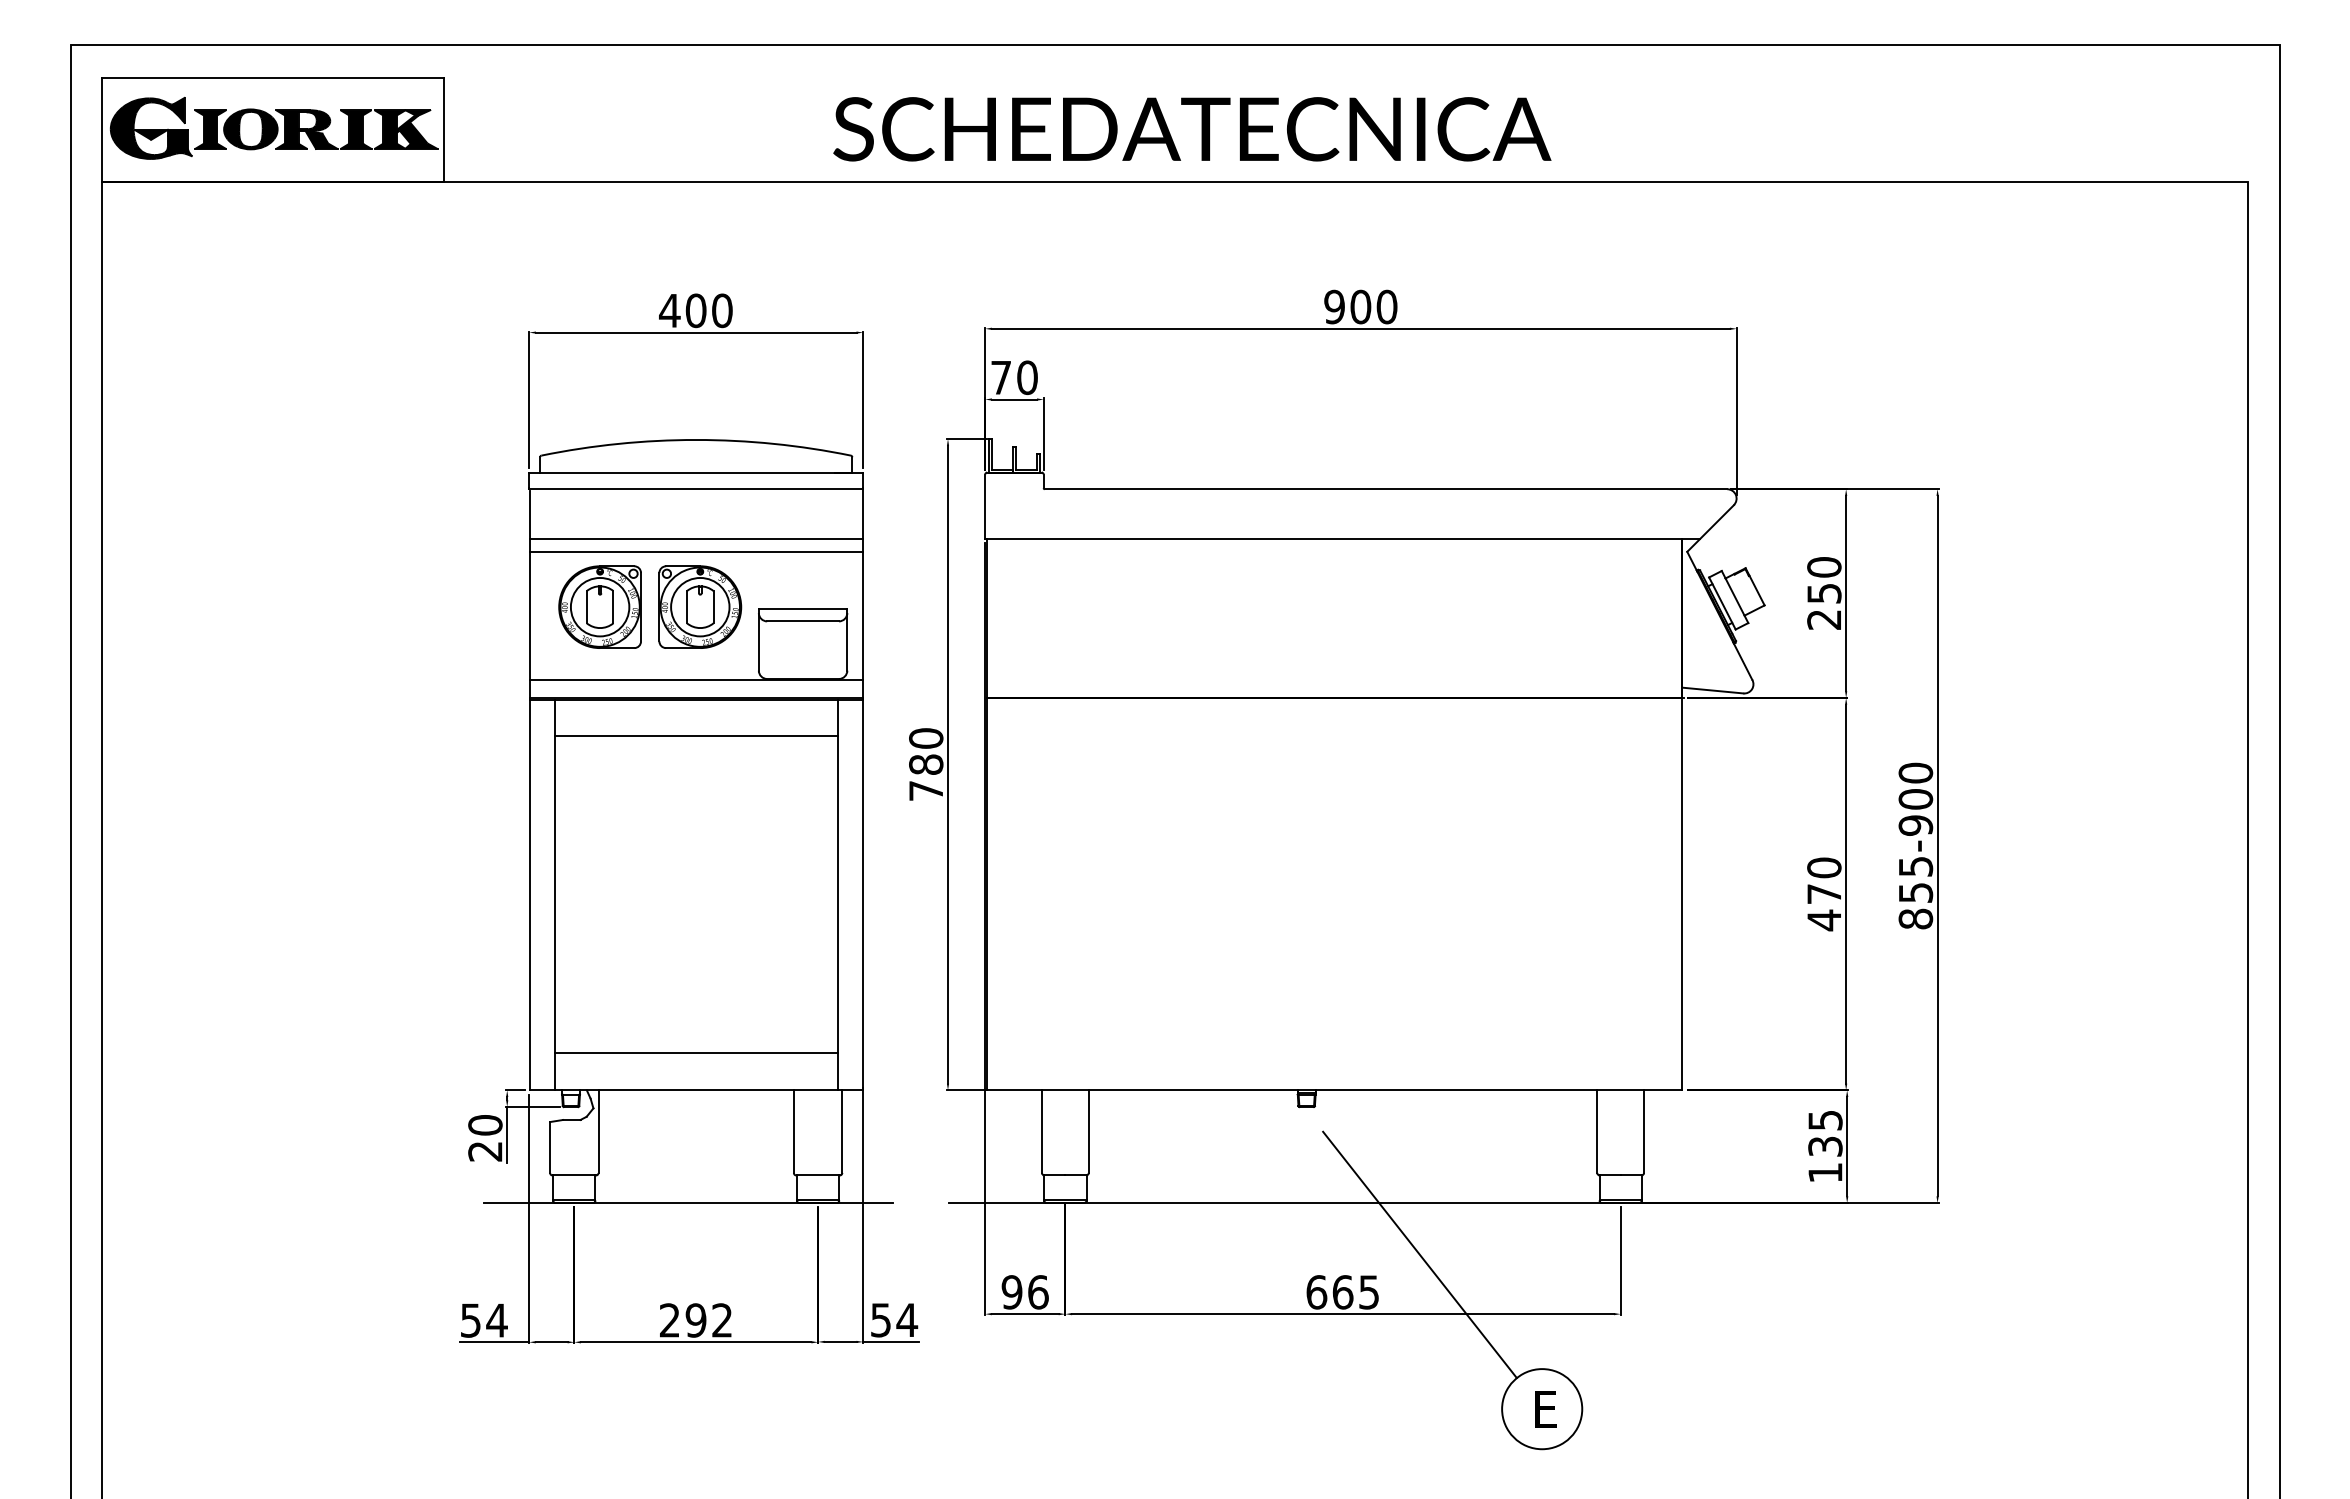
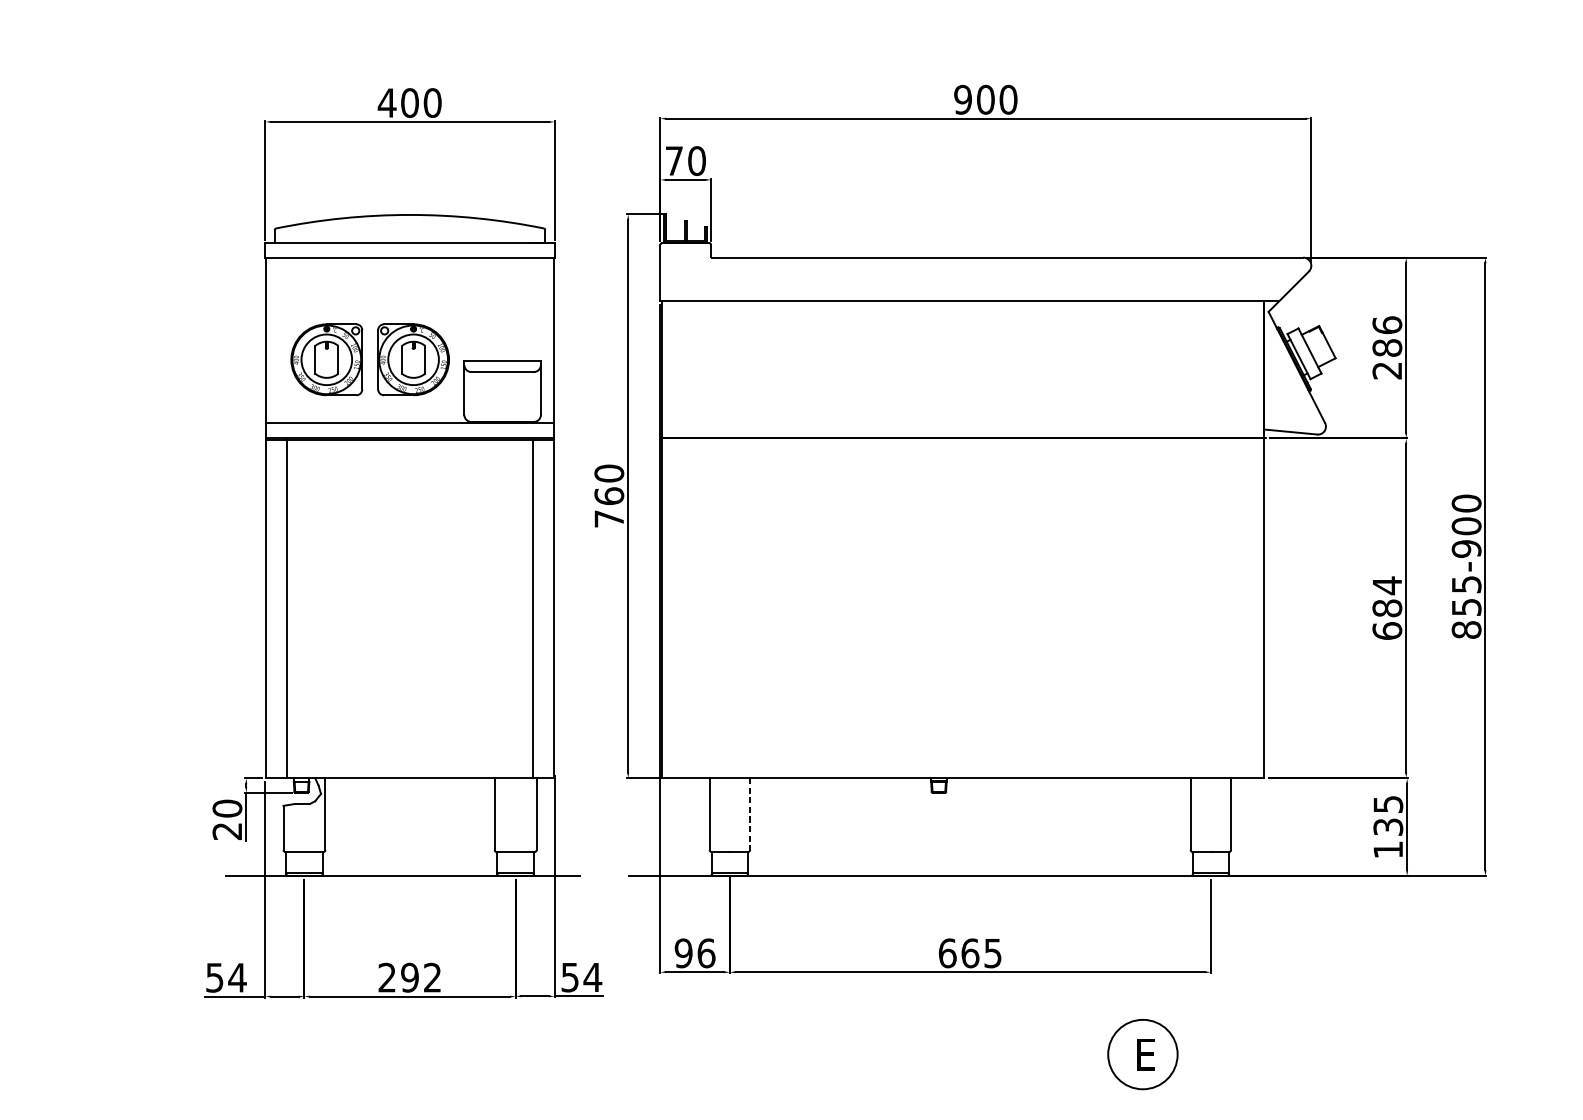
line: (695, 539) -> (409, 301), removed
line: (696, 551) -> (410, 311), removed
text: (1824, 579) -> (1387, 335), 250 -> 286
line: (695, 735) -> (409, 470), removed
text: (926, 764) -> (609, 496), 780 -> 760
text: (1824, 894) -> (1387, 608), 470 -> 684
line: (695, 1052) -> (409, 745), removed
line: (1088, 1132) -> (749, 814), solid -> dashed
line: (1419, 1254) -> (1036, 920), removed

